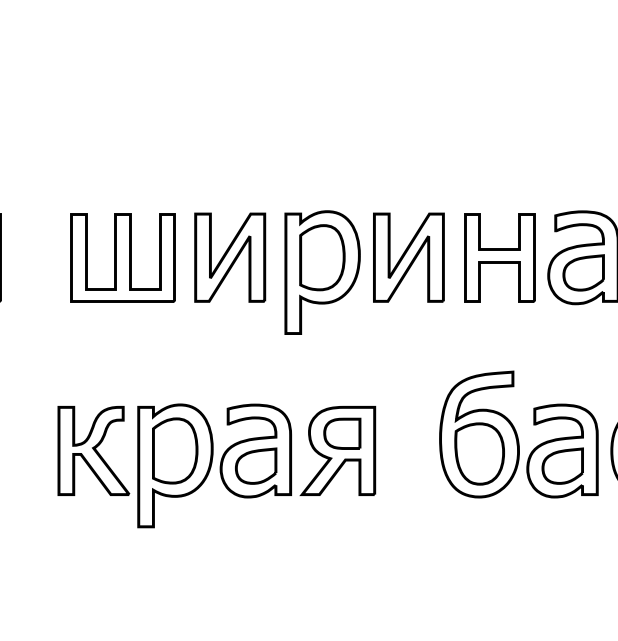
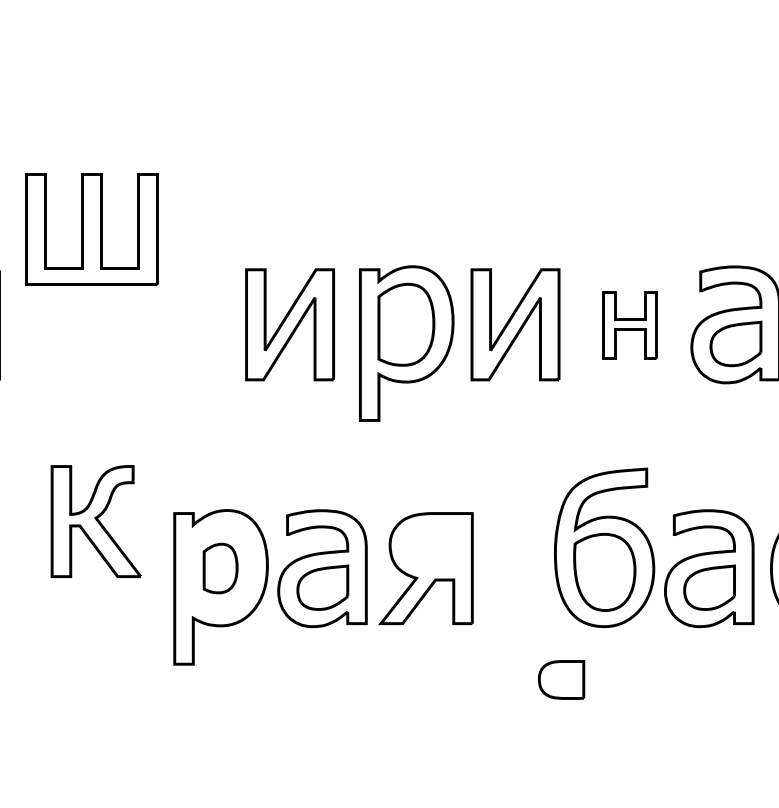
part: (122, 258) -> (91, 229), moved
part: (499, 258) -> (629, 325), size x0.6
part: (342, 433) -> (561, 679), moved
part: (93, 450) -> (95, 521), moved
part: (175, 450) -> (220, 568), size x0.6

